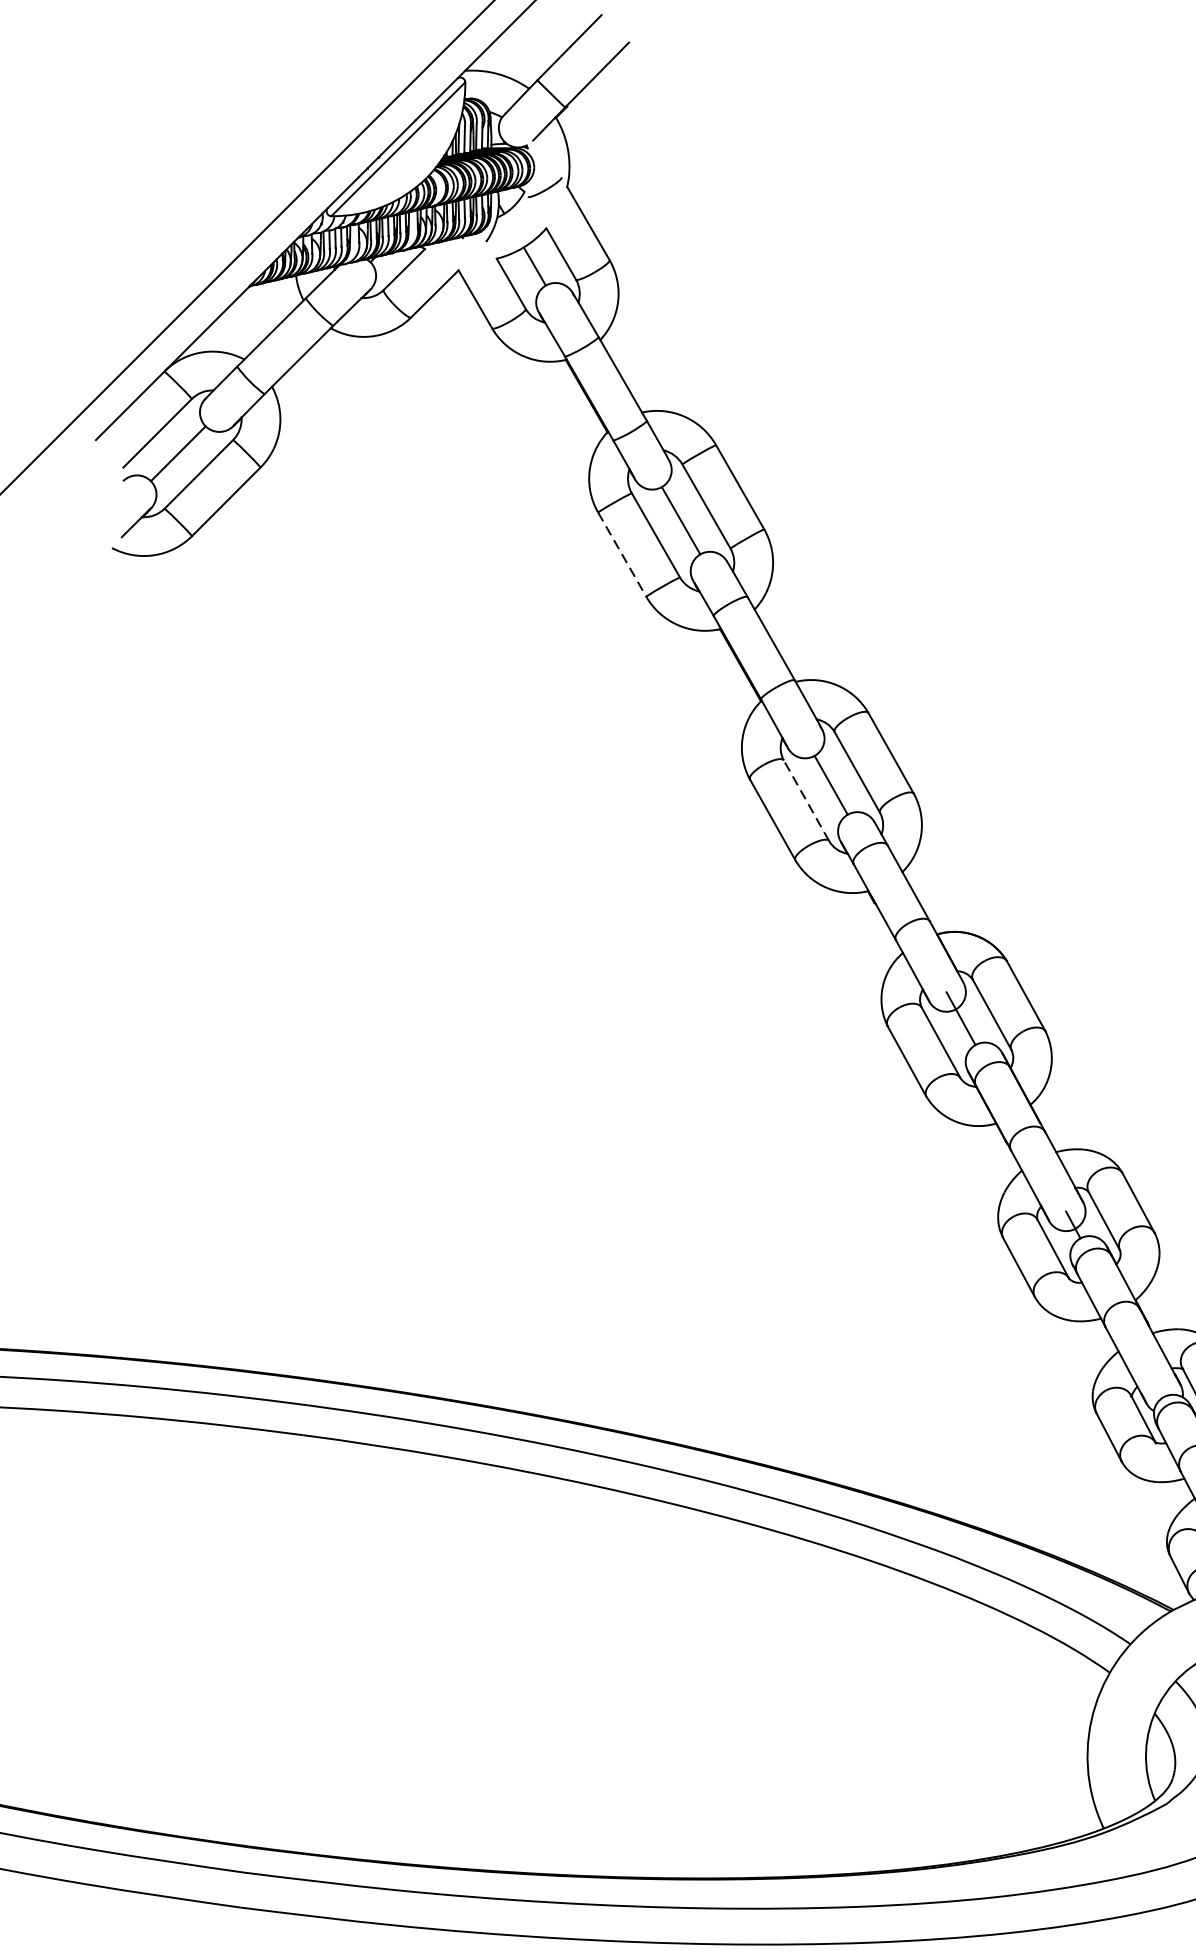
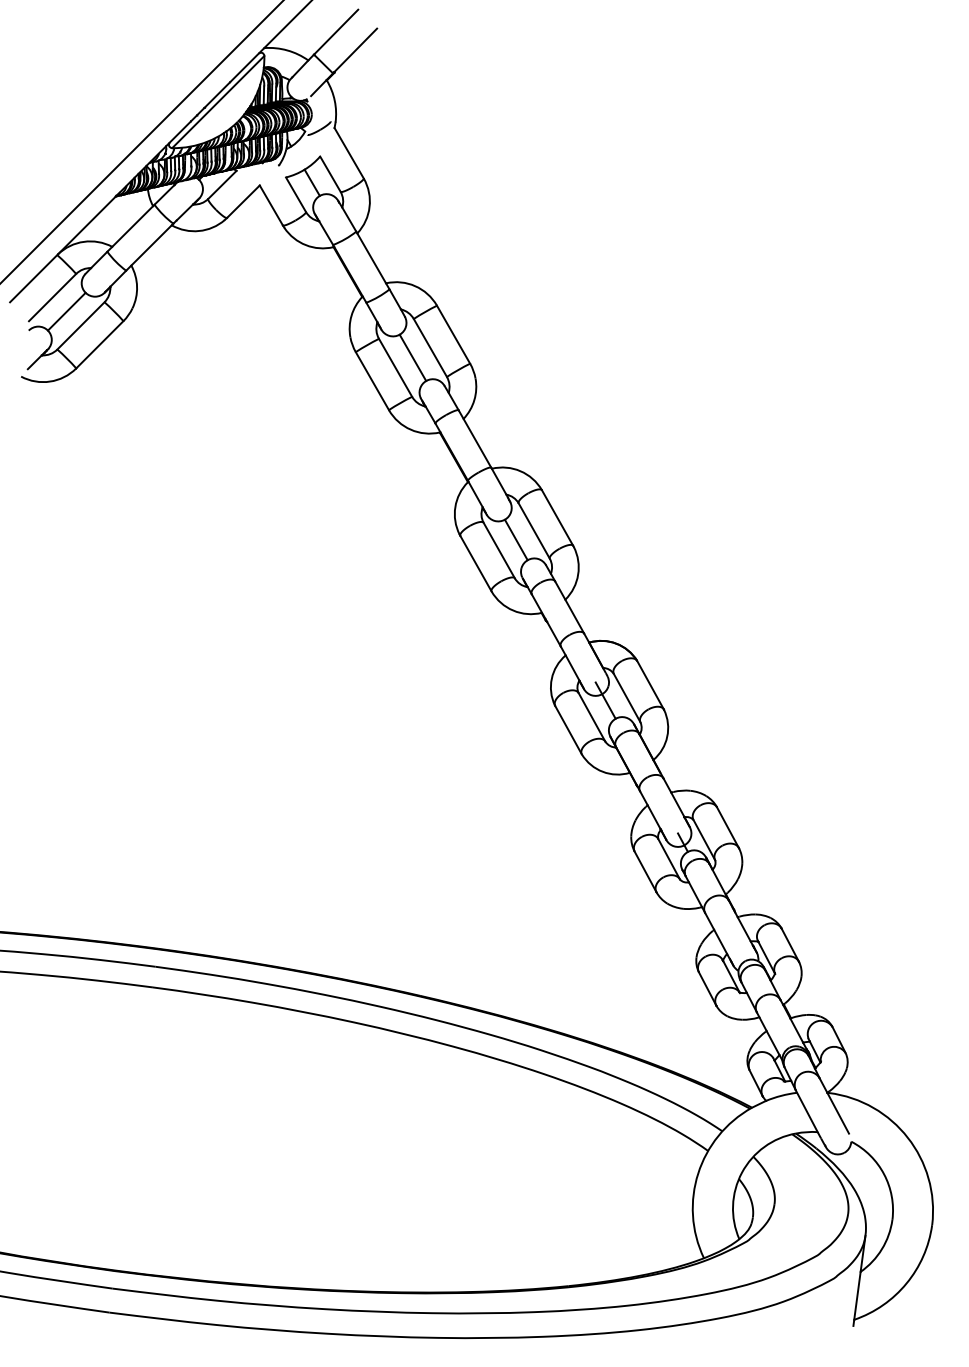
line: (622, 555) -> (372, 381), dashed -> solid
line: (806, 800) -> (499, 550), dashed -> solid

